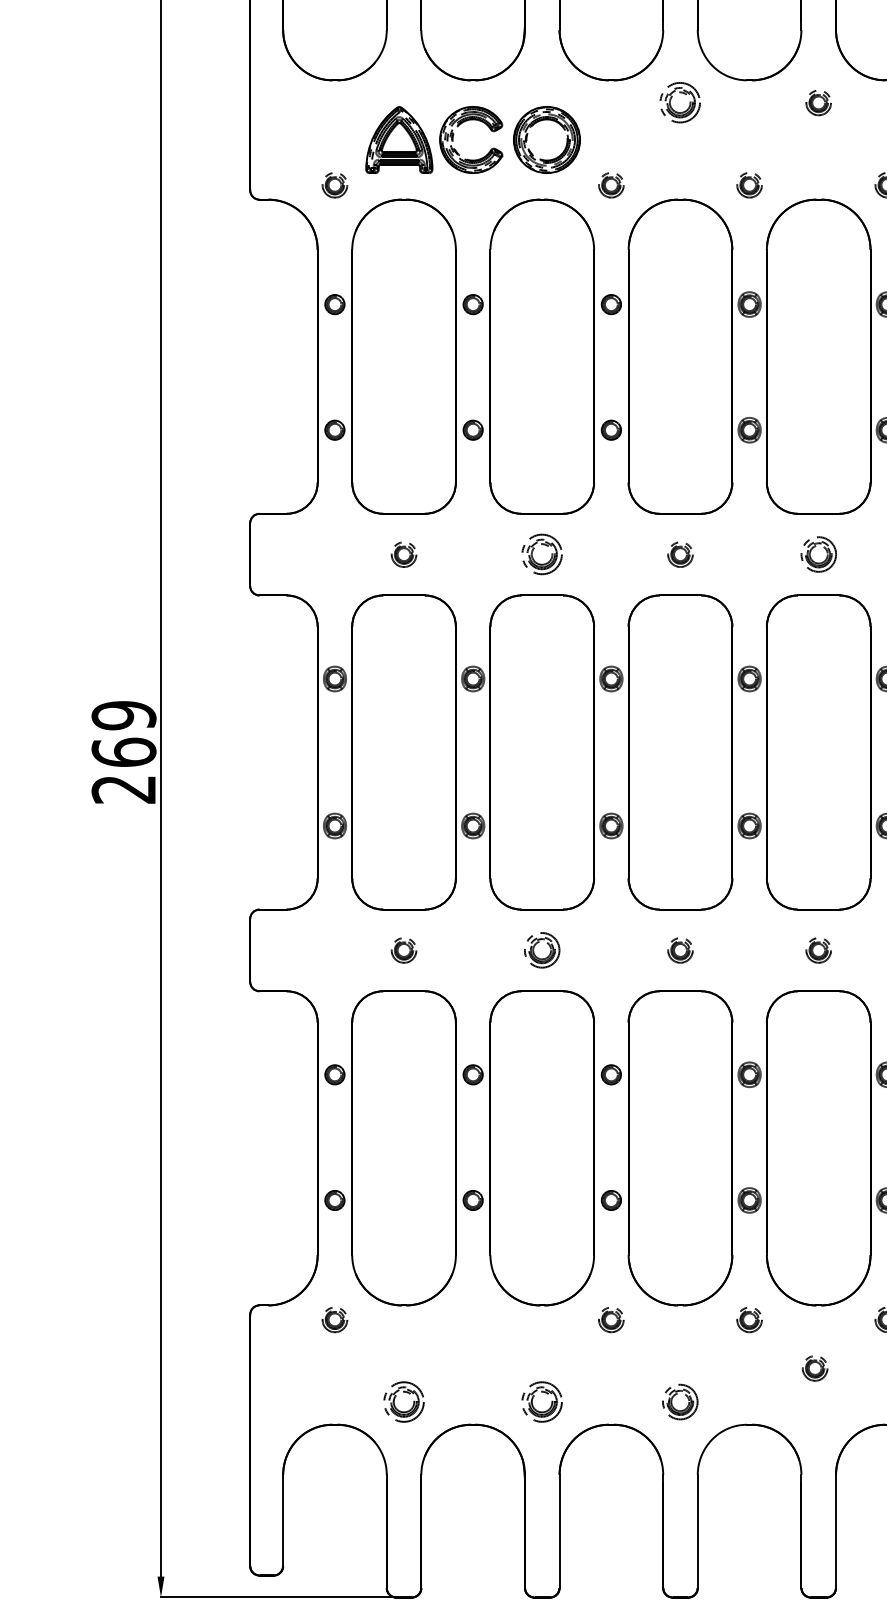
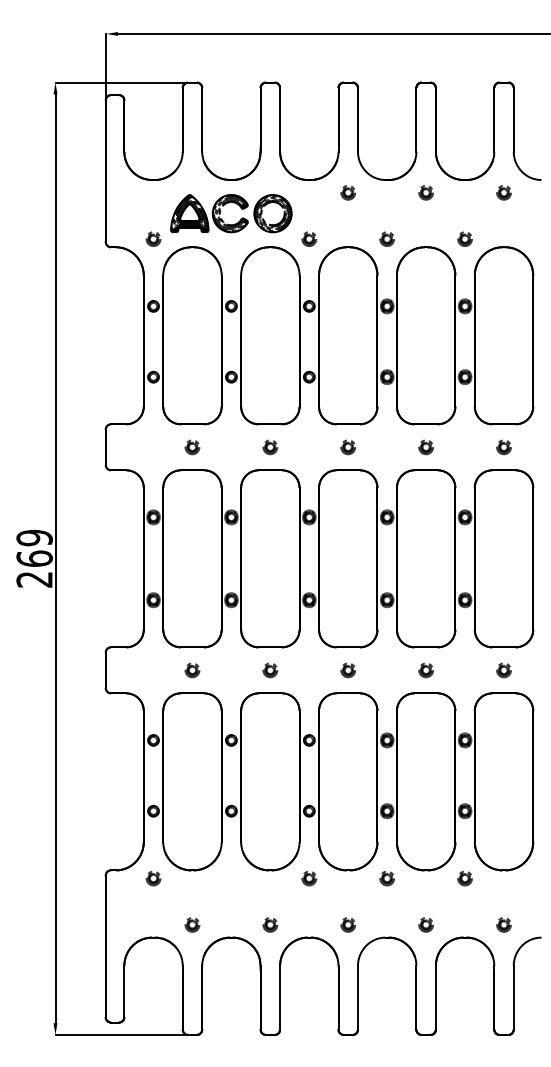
part: (680, 102) -> (348, 192), size x0.62
part: (542, 554) -> (270, 447), size x0.62
part: (817, 554) -> (425, 447), size x0.71
part: (542, 950) -> (270, 670), size x0.71
part: (814, 1367) -> (425, 924), moved
part: (404, 1401) -> (192, 924), size x0.62
part: (542, 1401) -> (270, 924), size x0.62
part: (680, 1401) -> (348, 924), size x0.71

